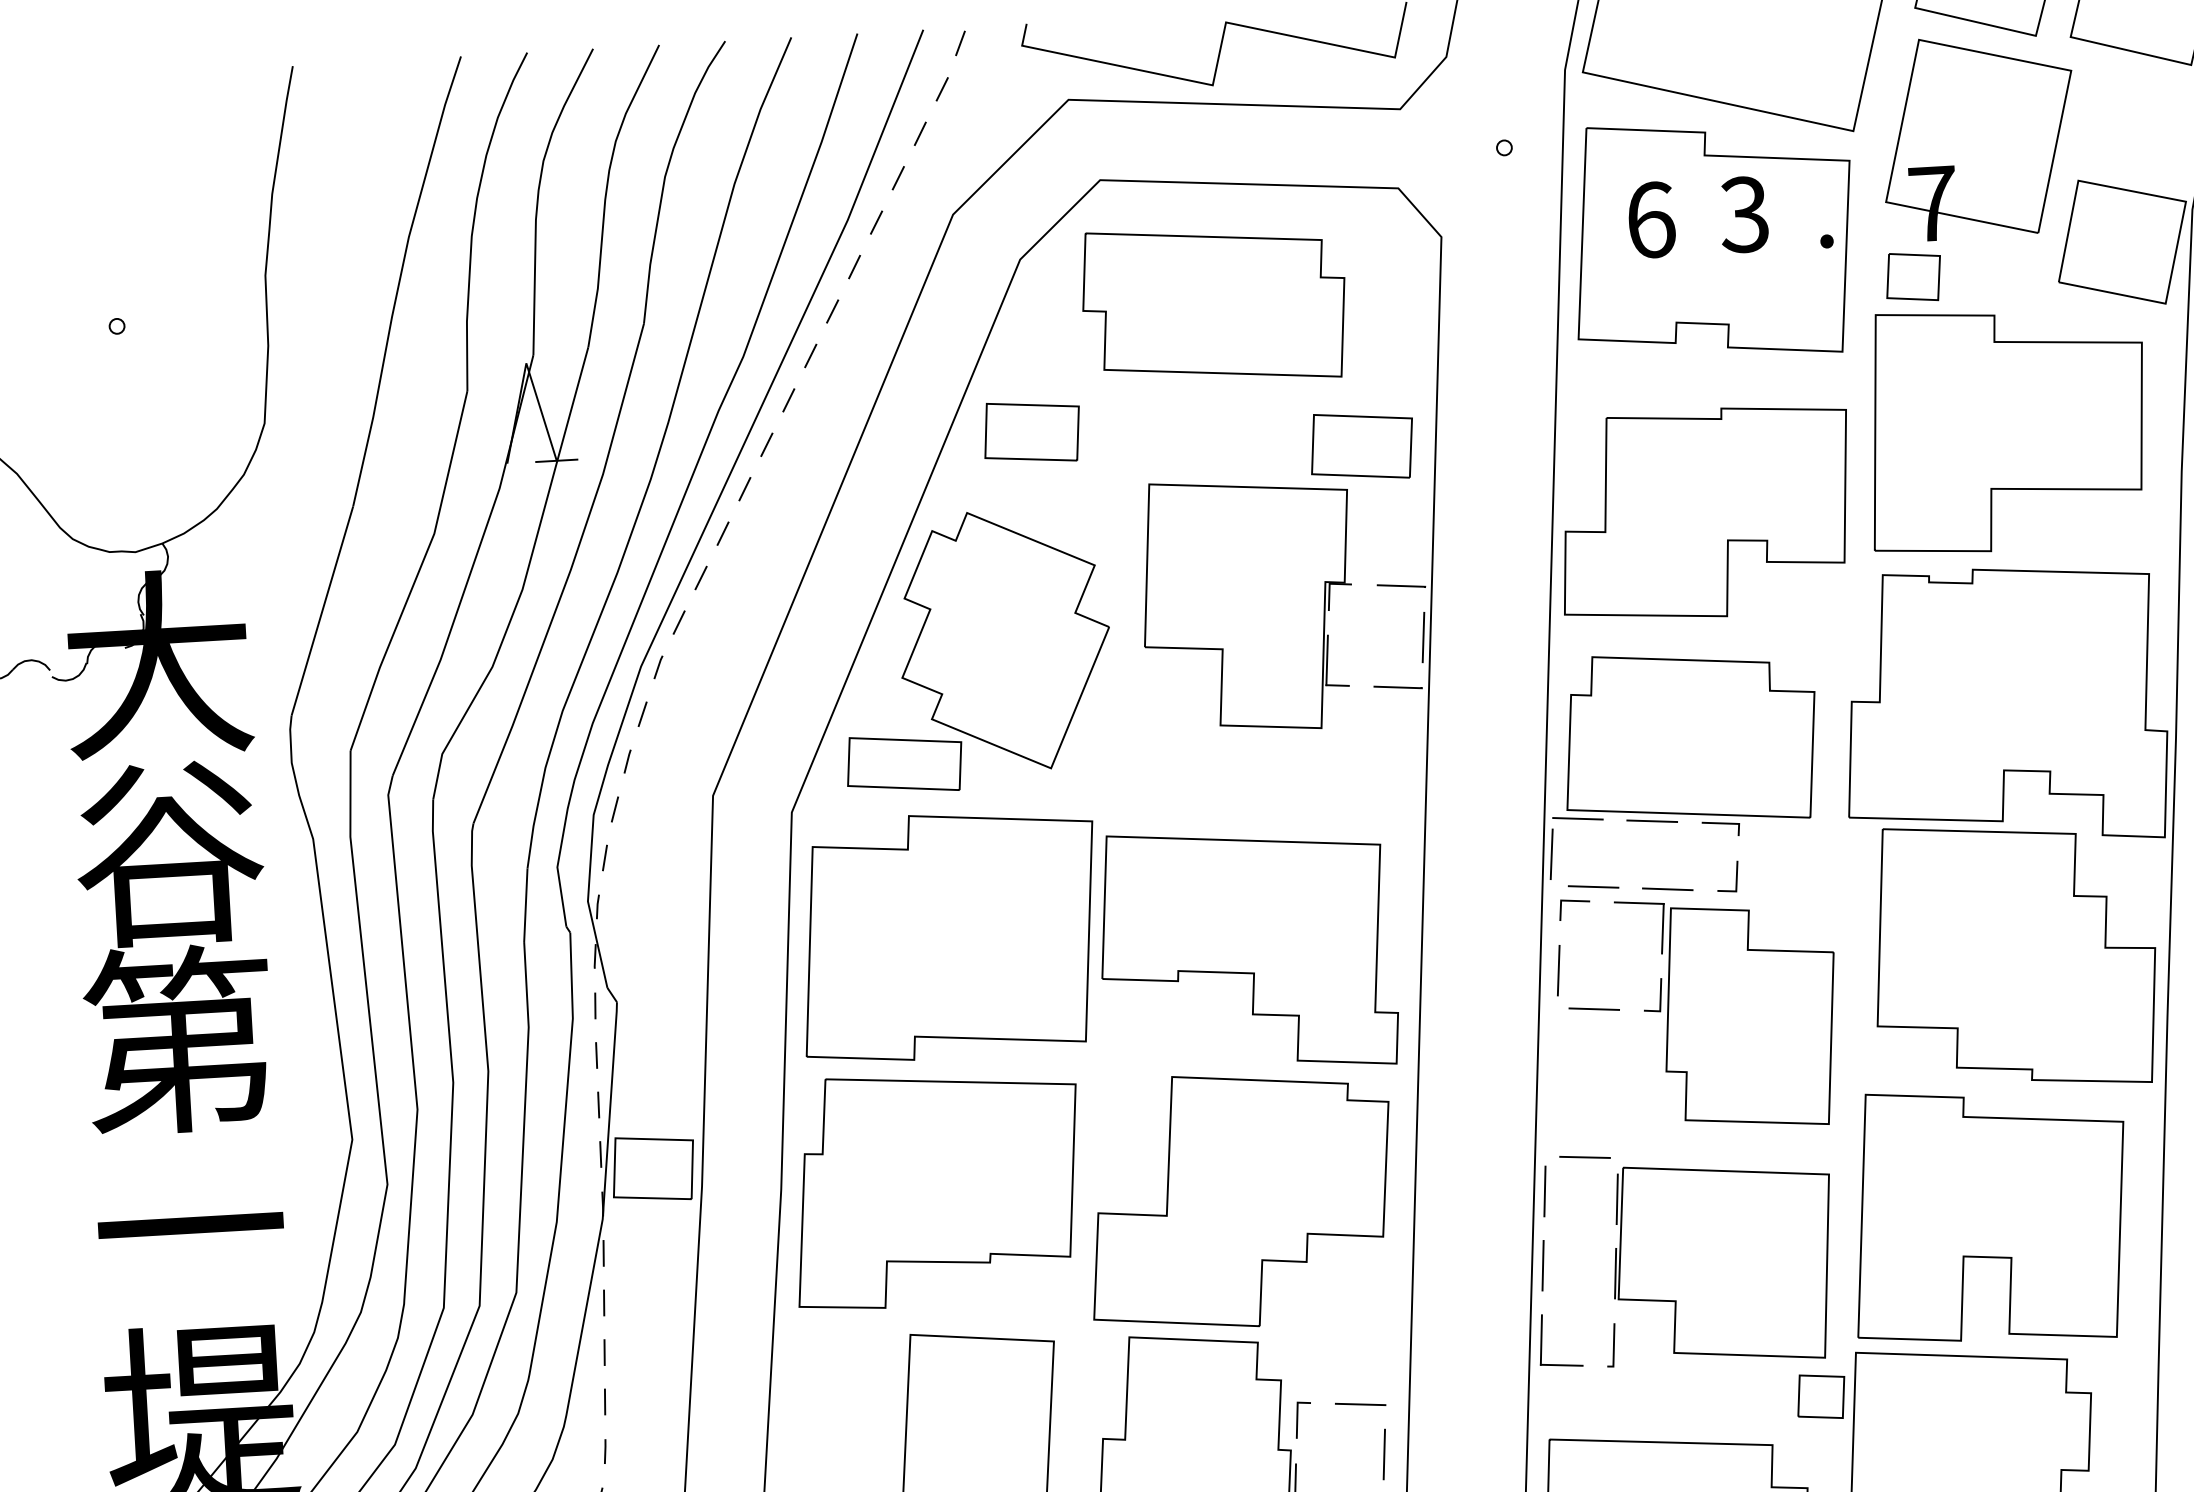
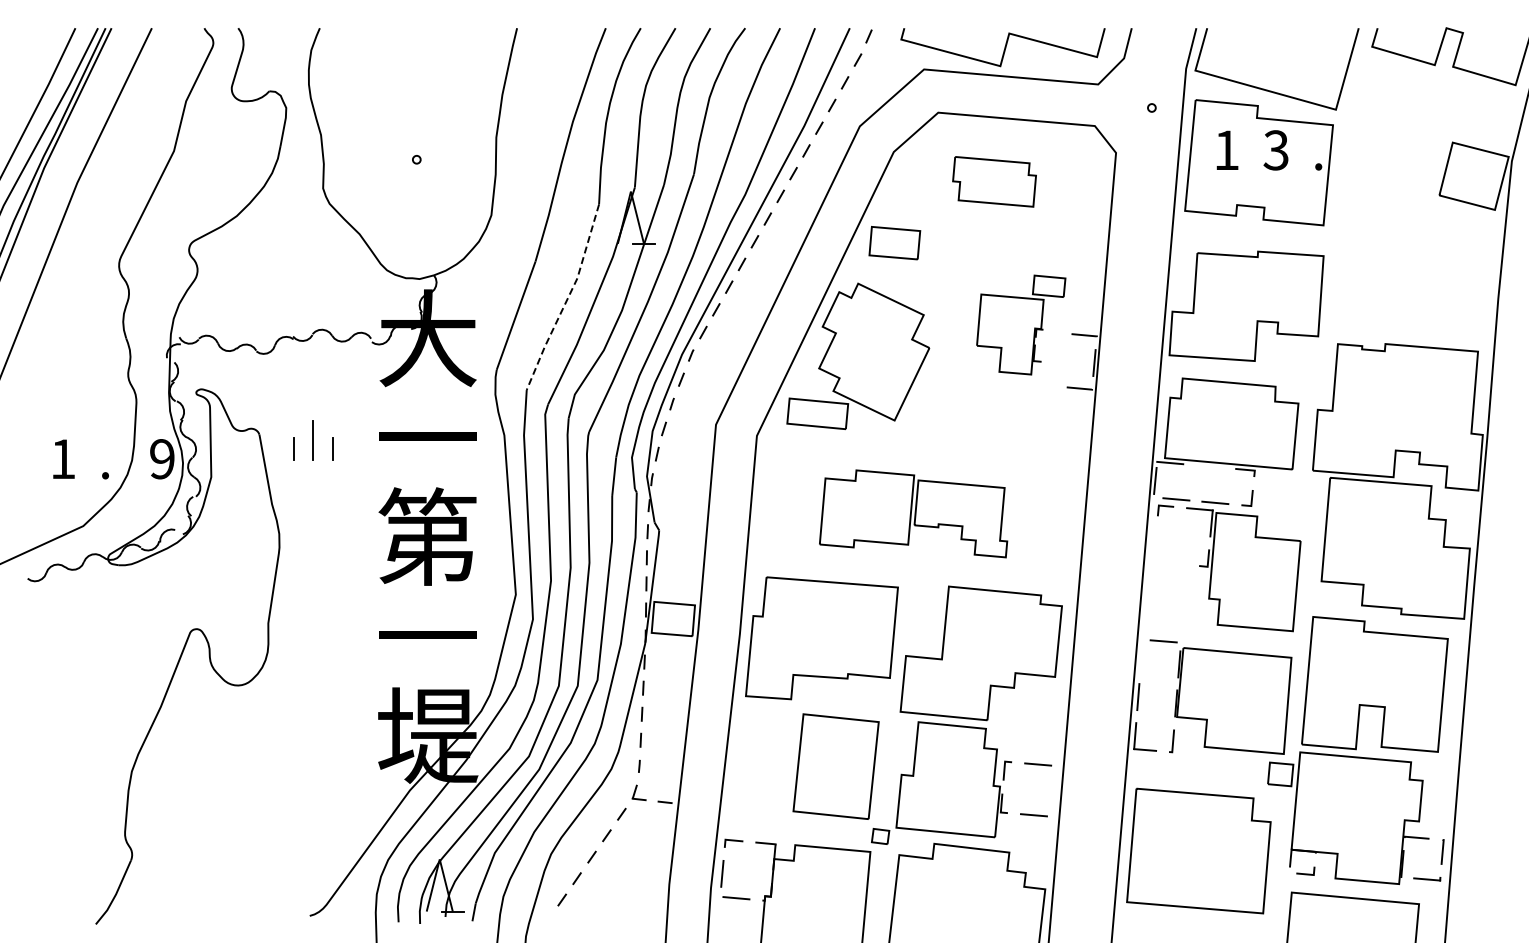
text: (1652, 220) -> (1227, 150), 6 -> 1
part: (1214, 304) -> (994, 181), size x0.6
part: (1996, 314) -> (1405, 210), removed
line: (417, 572) -> (567, 298), solid -> dashed
part: (1279, 572) -> (1020, 324), size x0.6
line: (1652, 821) -> (1209, 466), removed
text: (169, 853) -> (428, 438), 谷 -> 一
part: (1096, 942) -> (913, 513), size x0.6
line: (1558, 970) -> (1155, 542), removed
line: (1595, 1008) -> (1173, 563), removed
line: (1544, 1192) -> (1141, 658), removed
line: (1385, 1454) -> (1049, 791), removed

